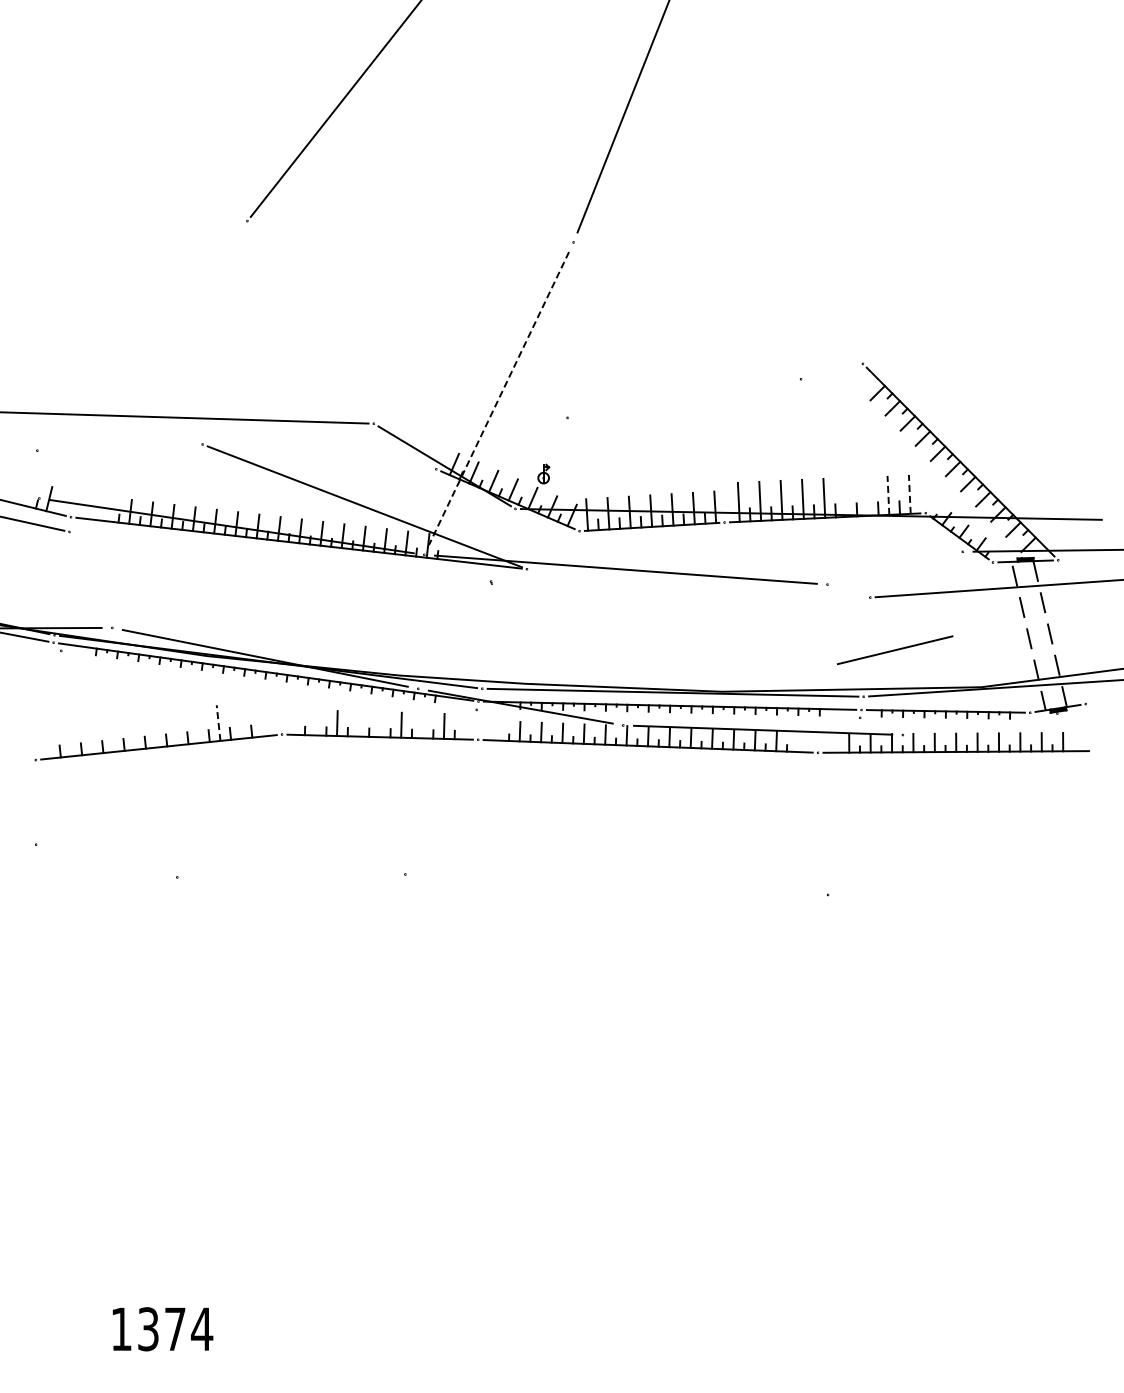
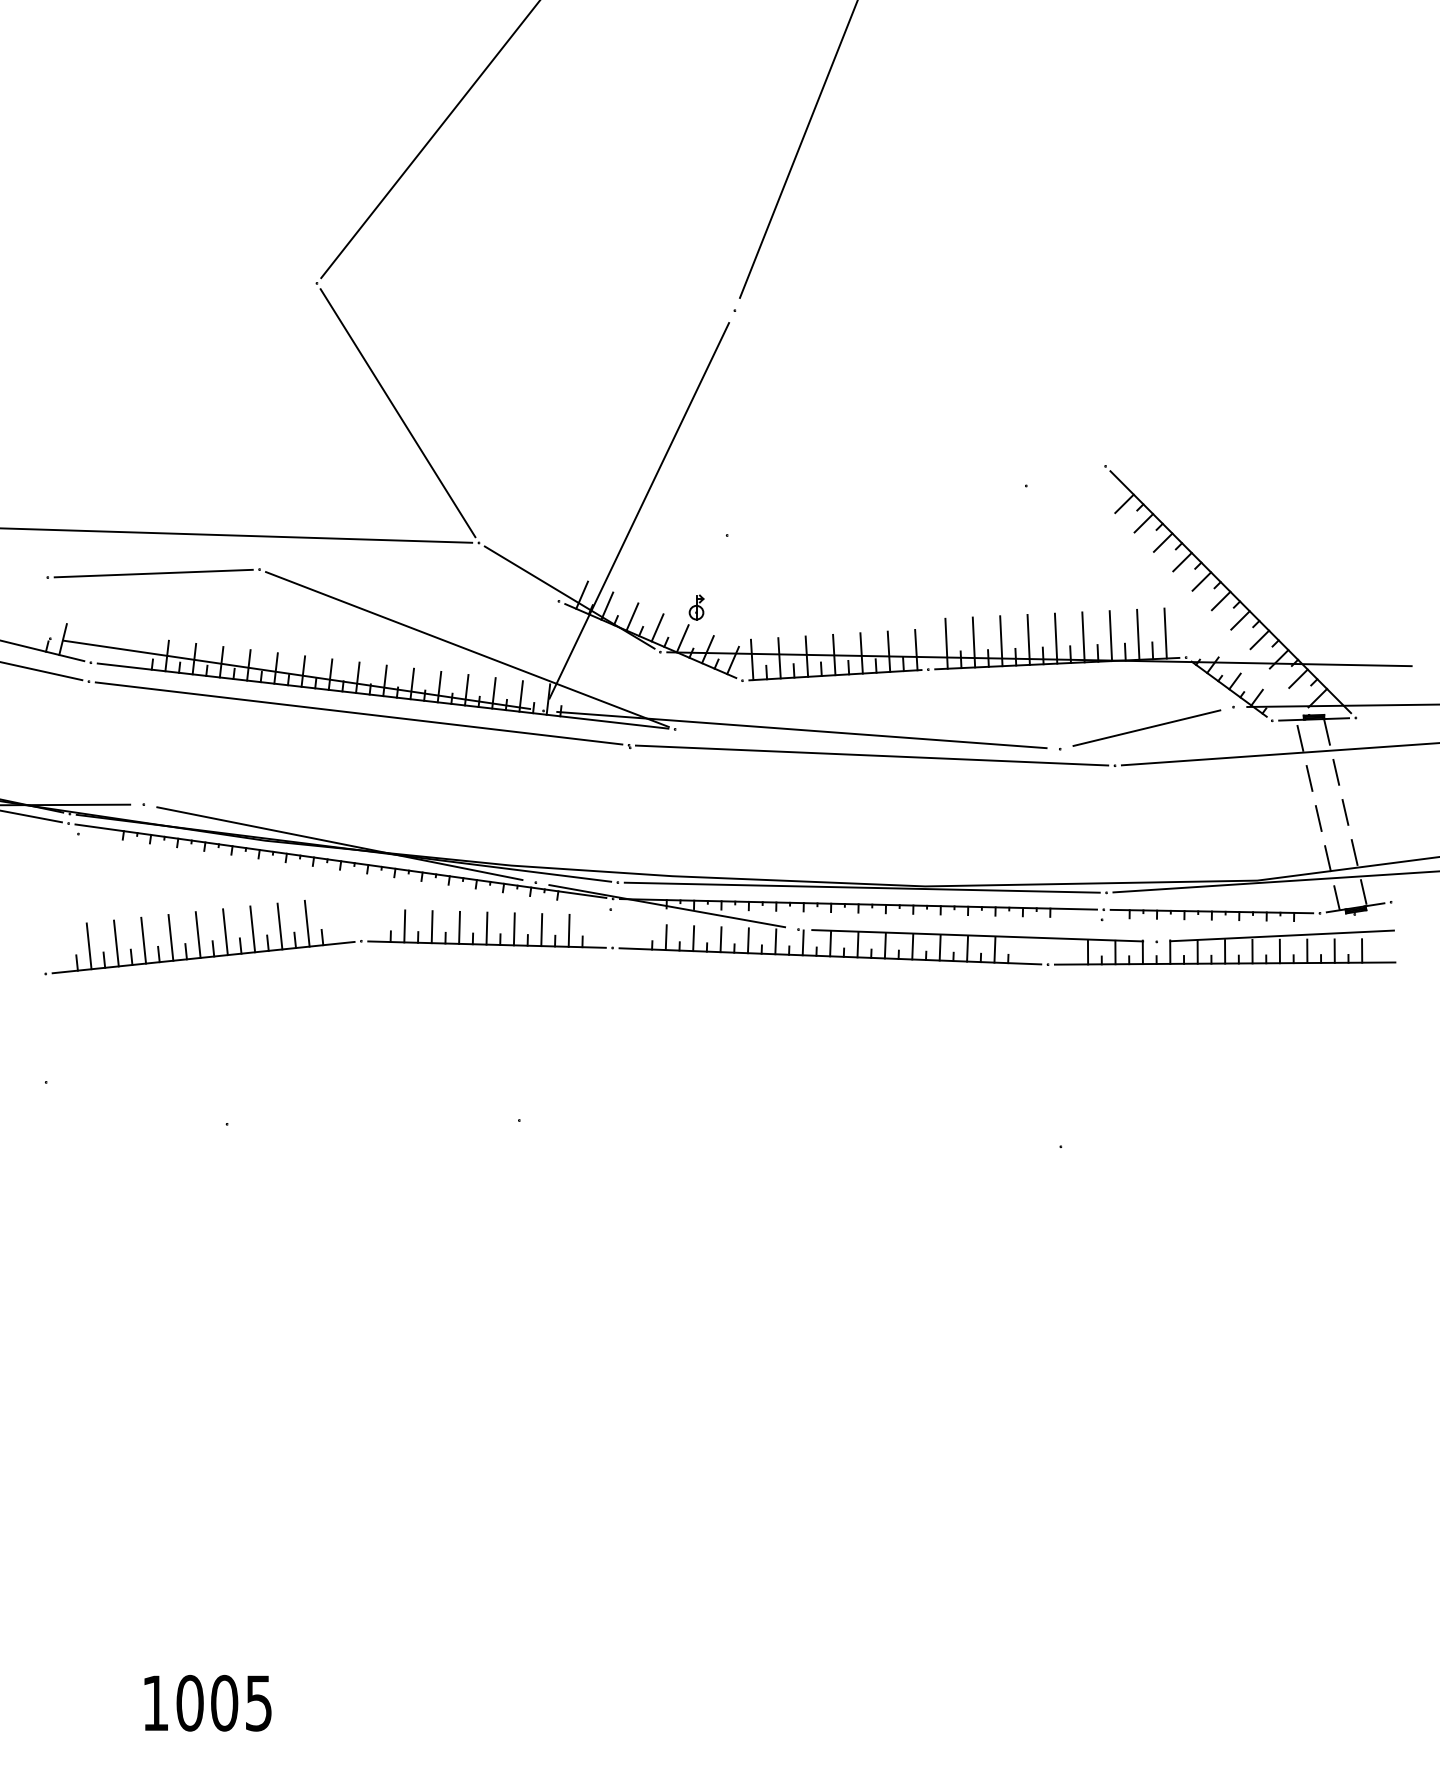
line: (310, 322) -> (397, 413), added
line: (498, 399) -> (638, 511), dashed -> solid
line: (119, 447) -> (153, 573), added
line: (909, 493) -> (1165, 632), dashed -> solid
line: (888, 494) -> (1138, 633), dashed -> solid
line: (866, 495) -> (1110, 634), added
line: (845, 496) -> (1083, 636), added
line: (279, 556) -> (358, 713), added
line: (680, 589) -> (871, 755), added
line: (895, 650) -> (1147, 728), moved
line: (239, 720) -> (306, 923), added
line: (315, 722) -> (404, 925), added
line: (218, 723) -> (279, 927), dashed -> solid
line: (358, 723) -> (459, 927), added
line: (379, 724) -> (486, 928), added
line: (197, 725) -> (252, 929), added
line: (422, 725) -> (541, 929), added
line: (175, 727) -> (224, 932), added
line: (154, 729) -> (197, 934), added
line: (1000, 730) -> (1281, 936), added
line: (133, 731) -> (170, 937), added
line: (112, 733) -> (144, 939), added
line: (90, 736) -> (115, 943), added
line: (69, 738) -> (88, 946), added
text: (175, 1329) -> (224, 1703), 1374 -> 1005

